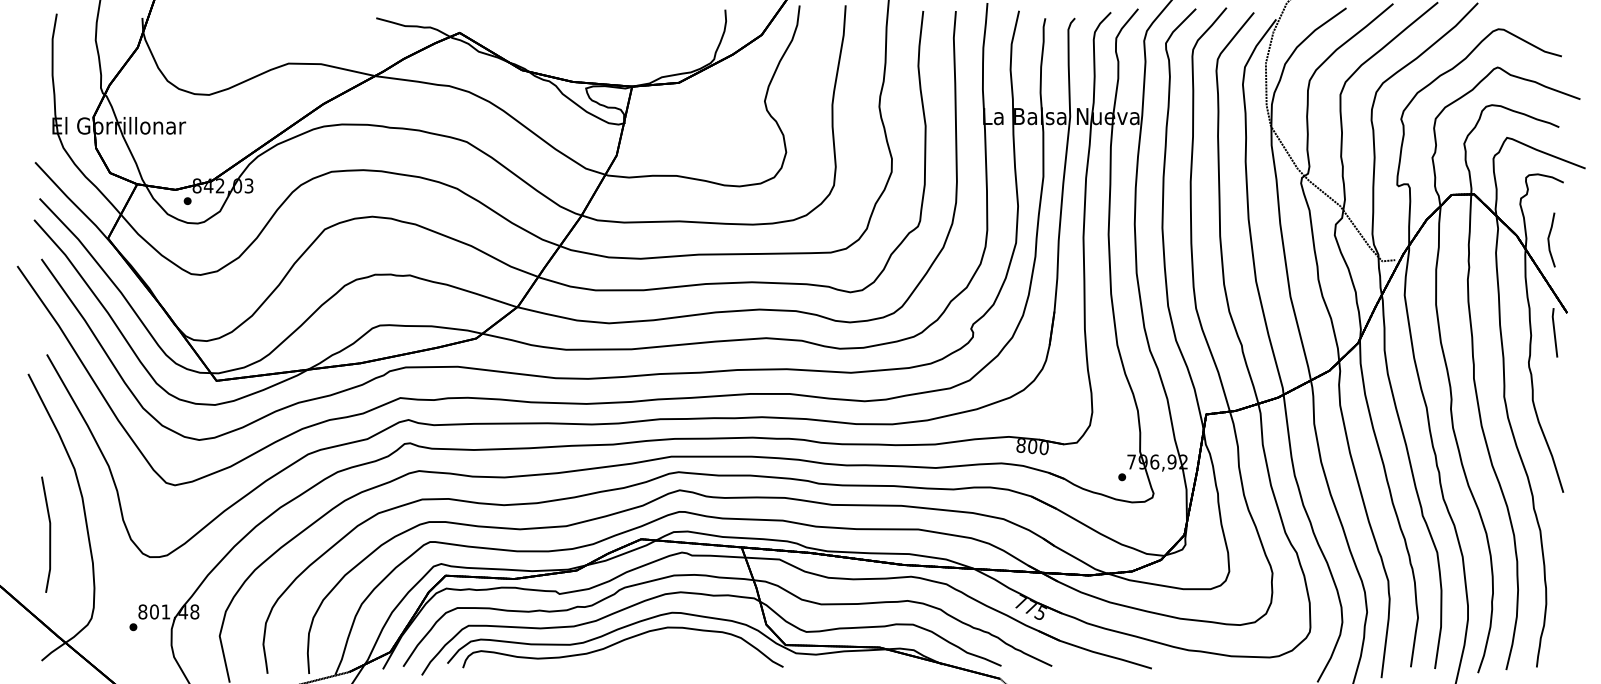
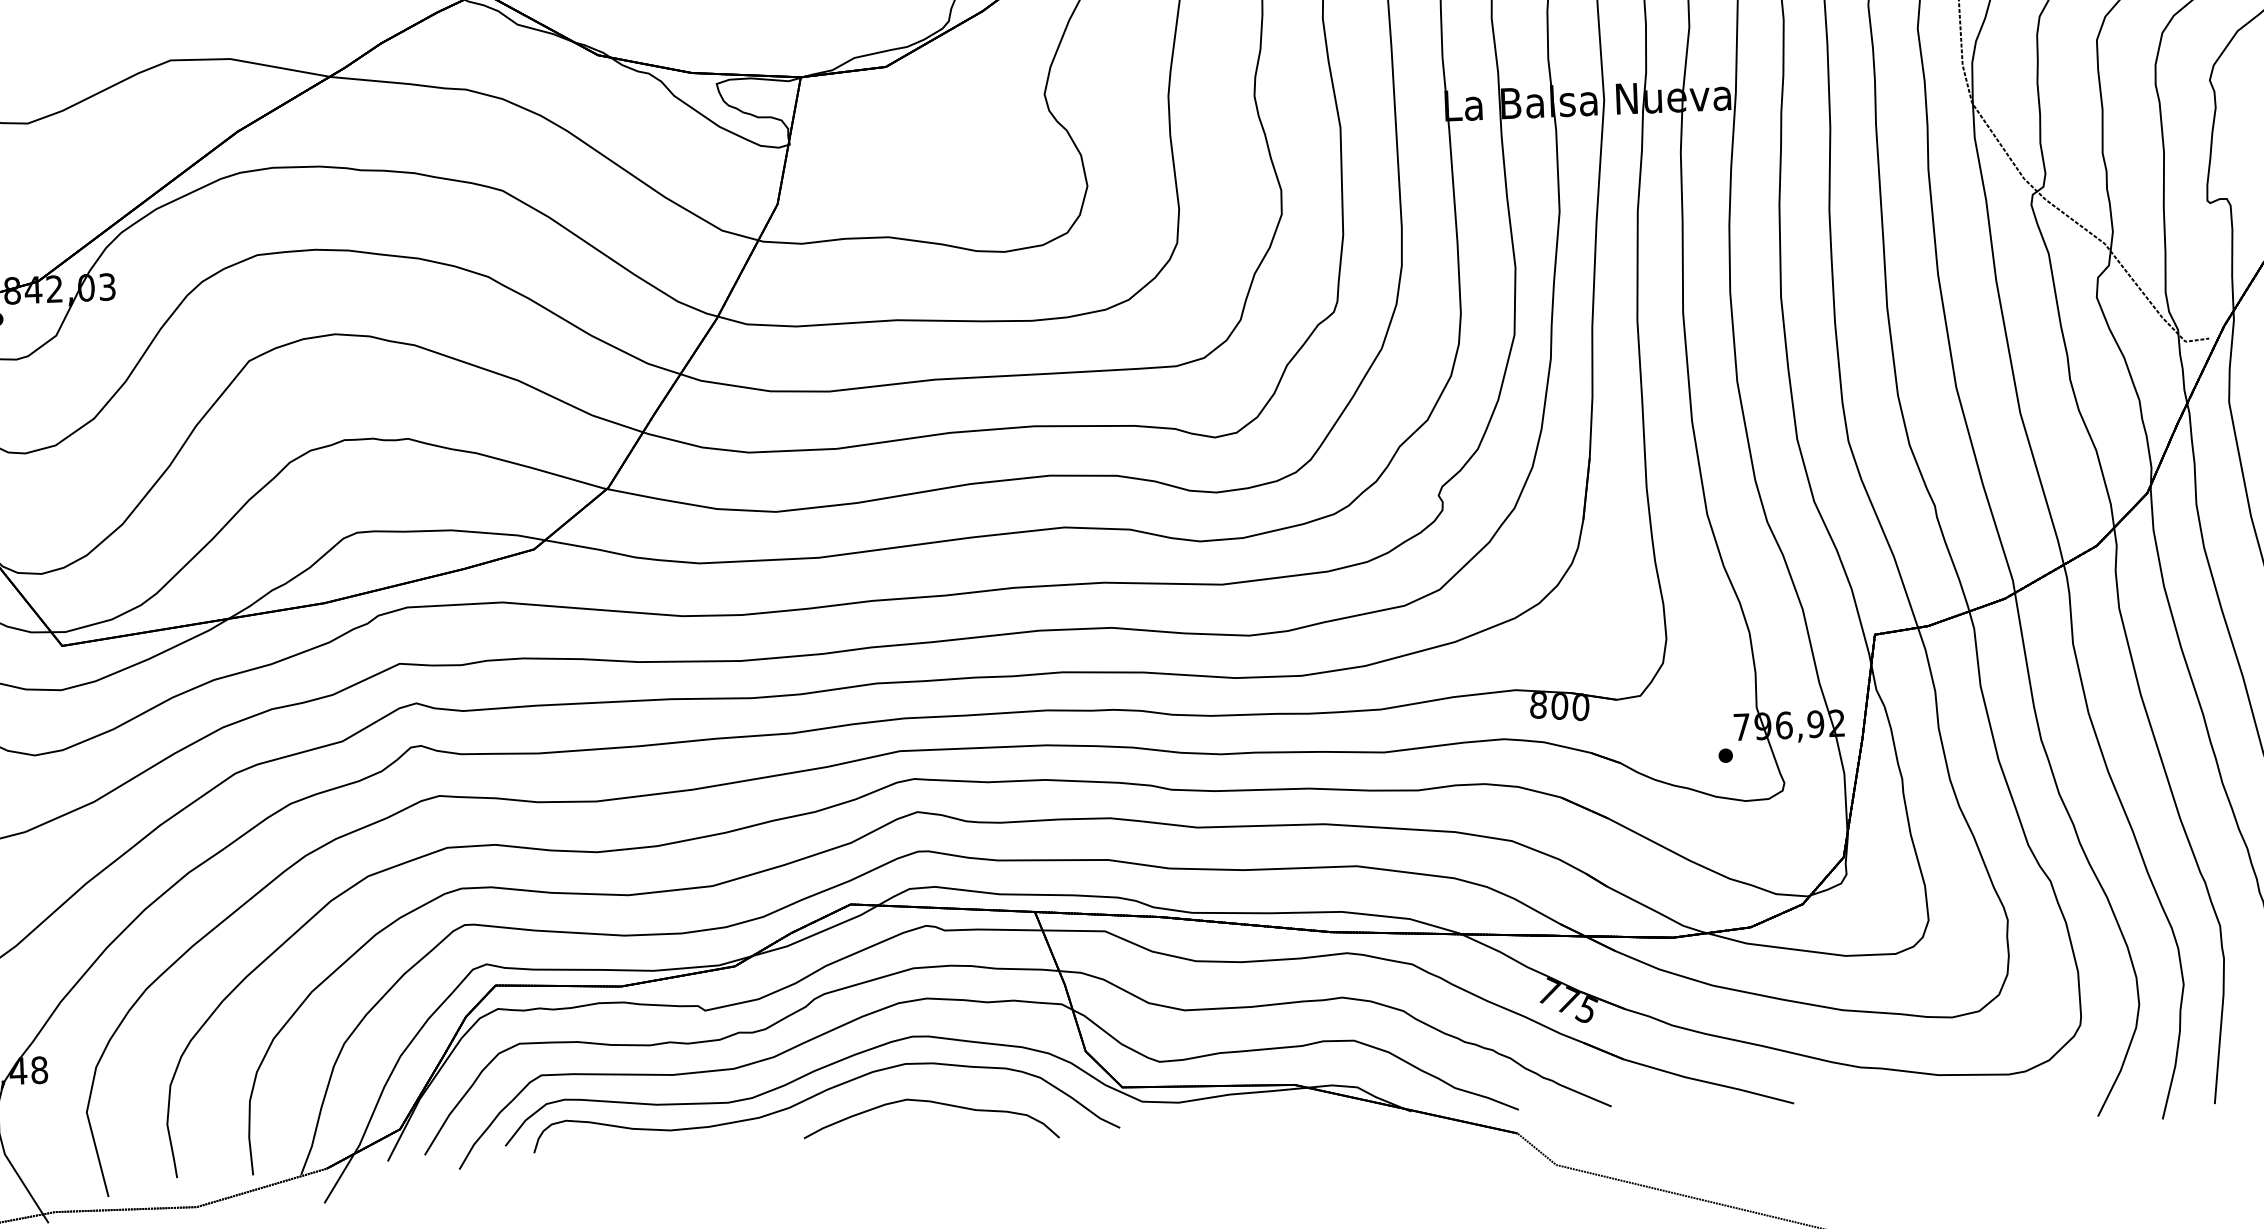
part: (683, 650) -> (936, 1104), added

